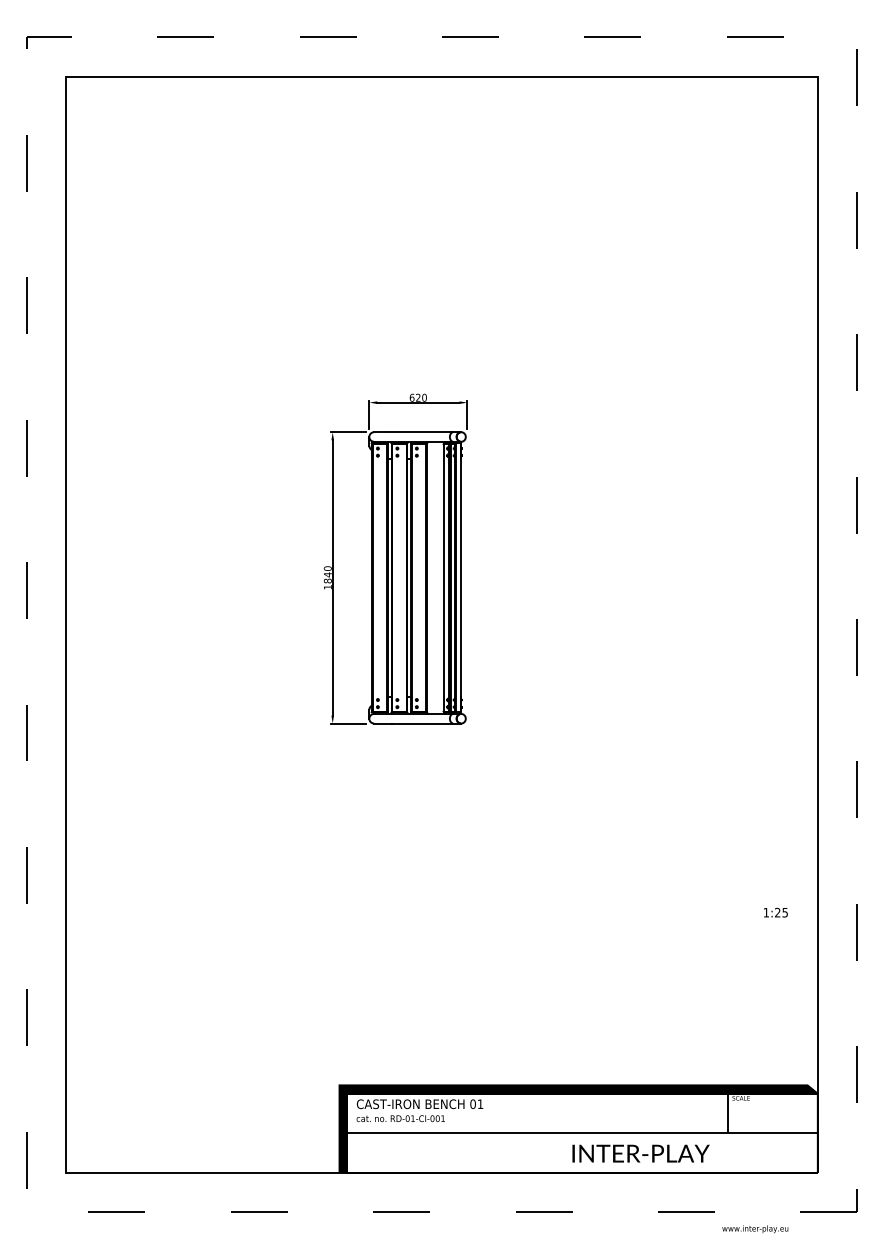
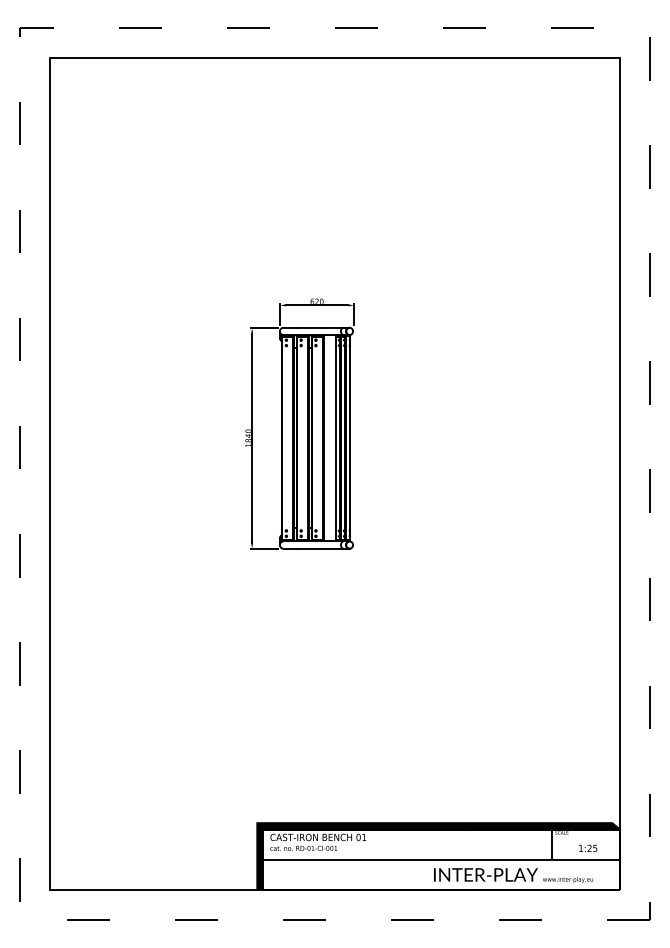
text: (775, 912) -> (587, 848), moved
text: (755, 1229) -> (568, 880), moved

